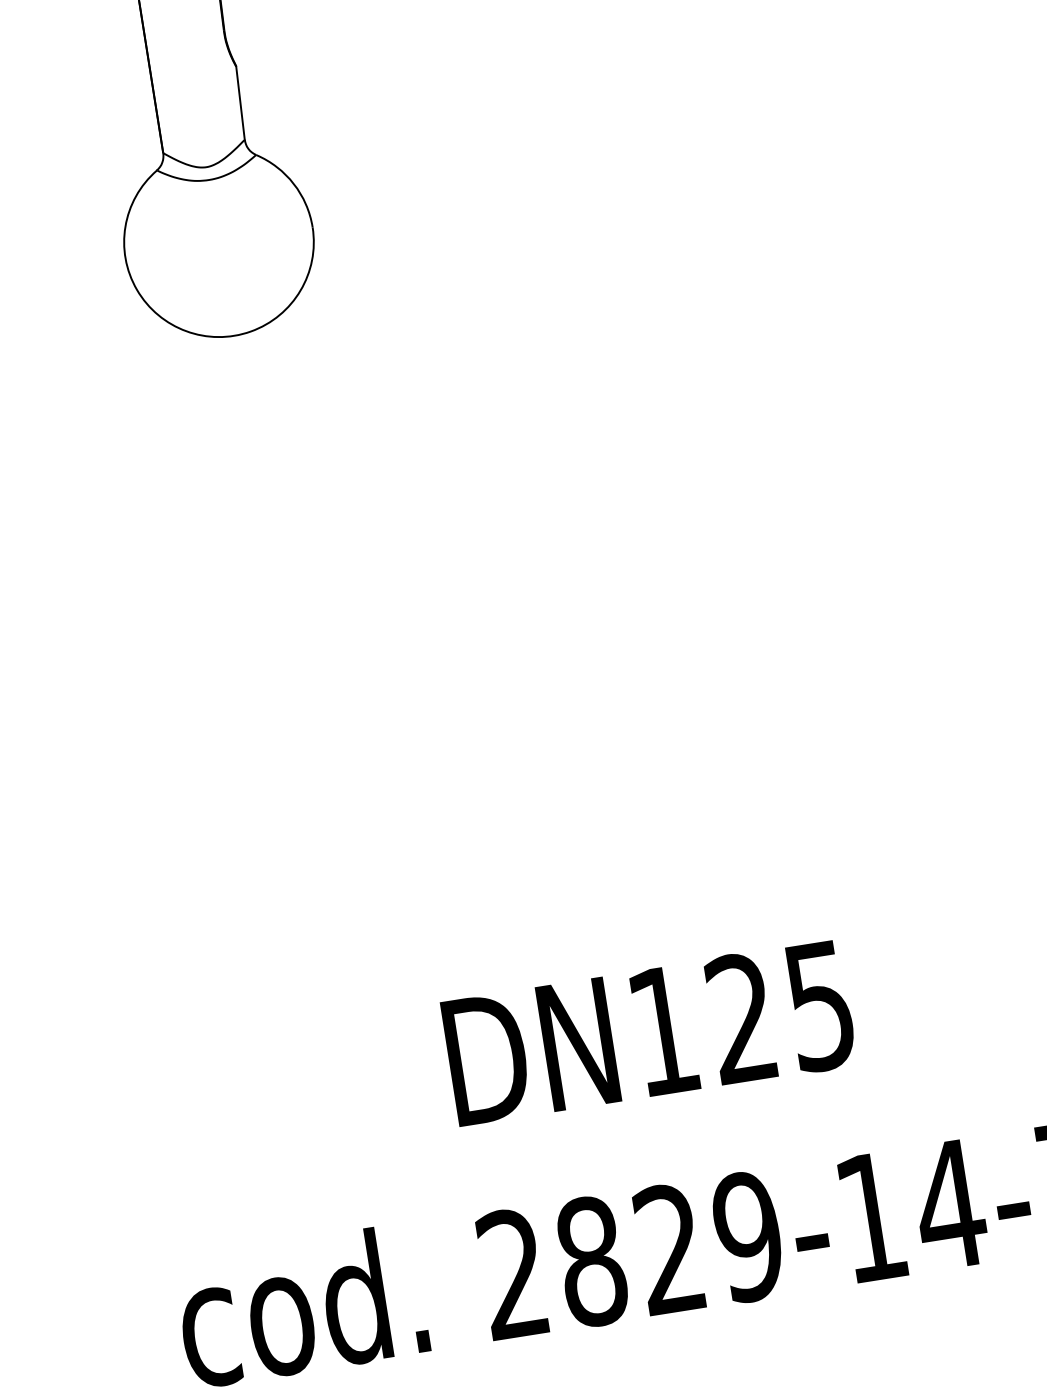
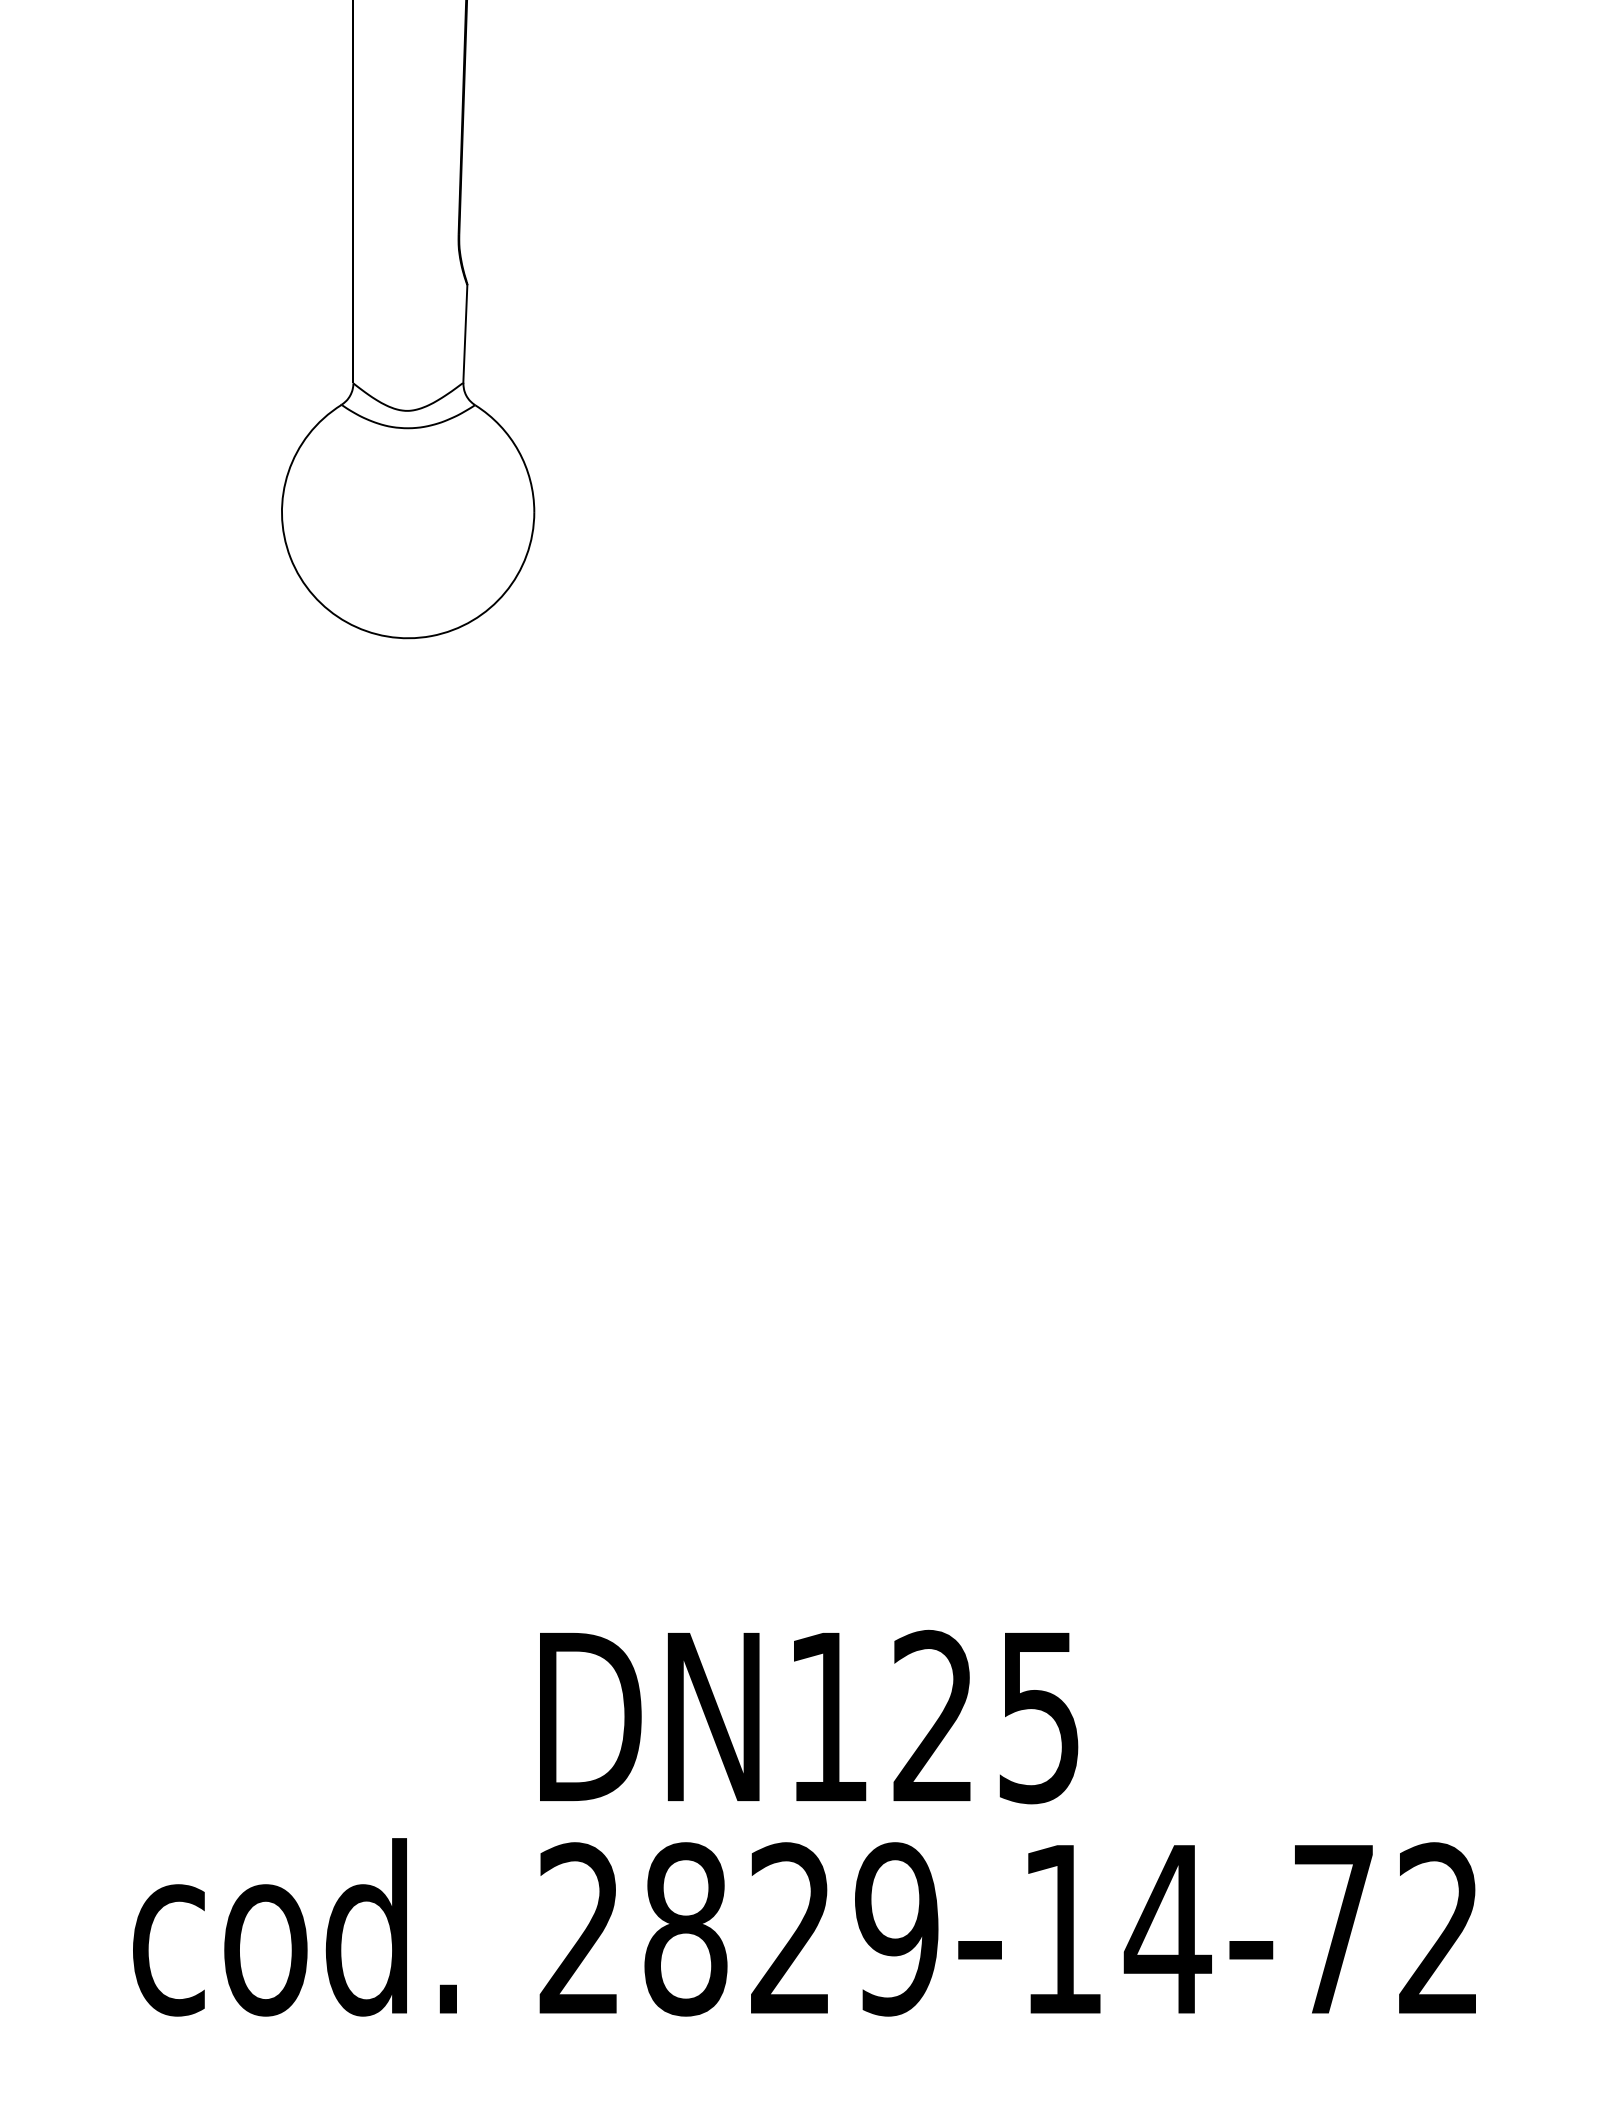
text: (649, 1032) -> (809, 1716), moved

